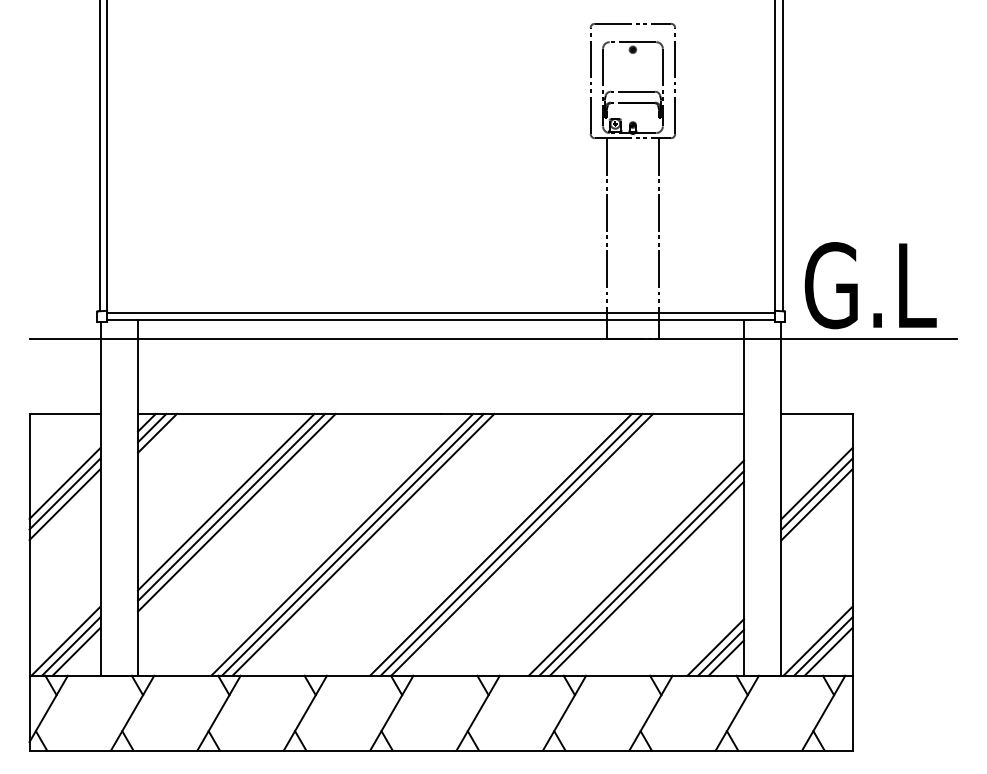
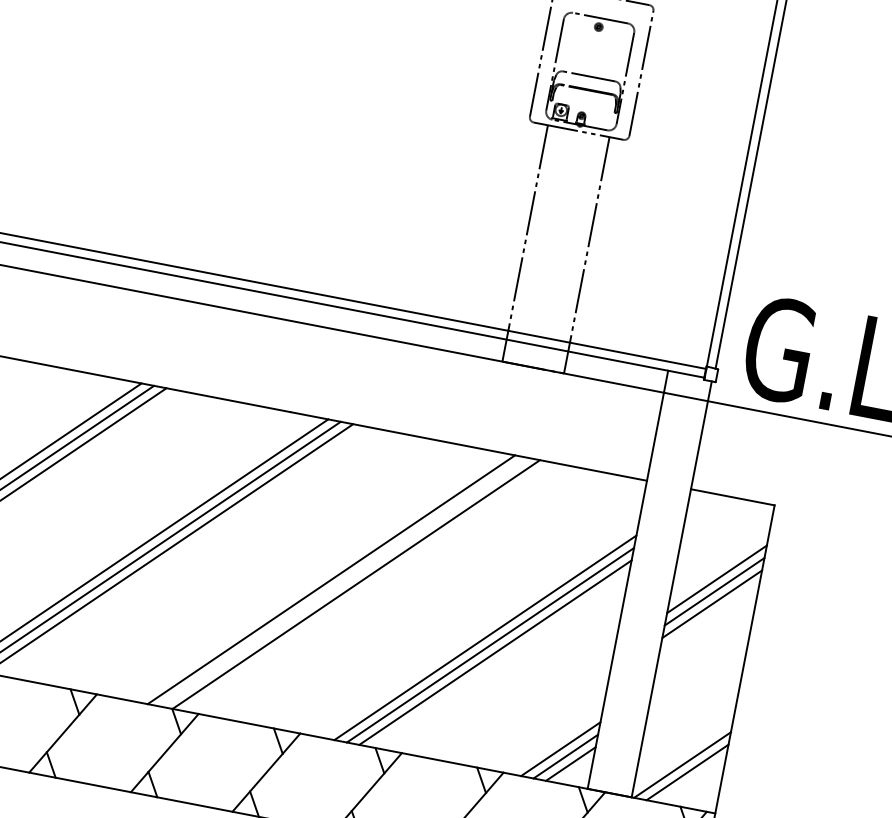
line: (511, 544) -> (343, 581), removed
line: (828, 651) -> (692, 779), removed

